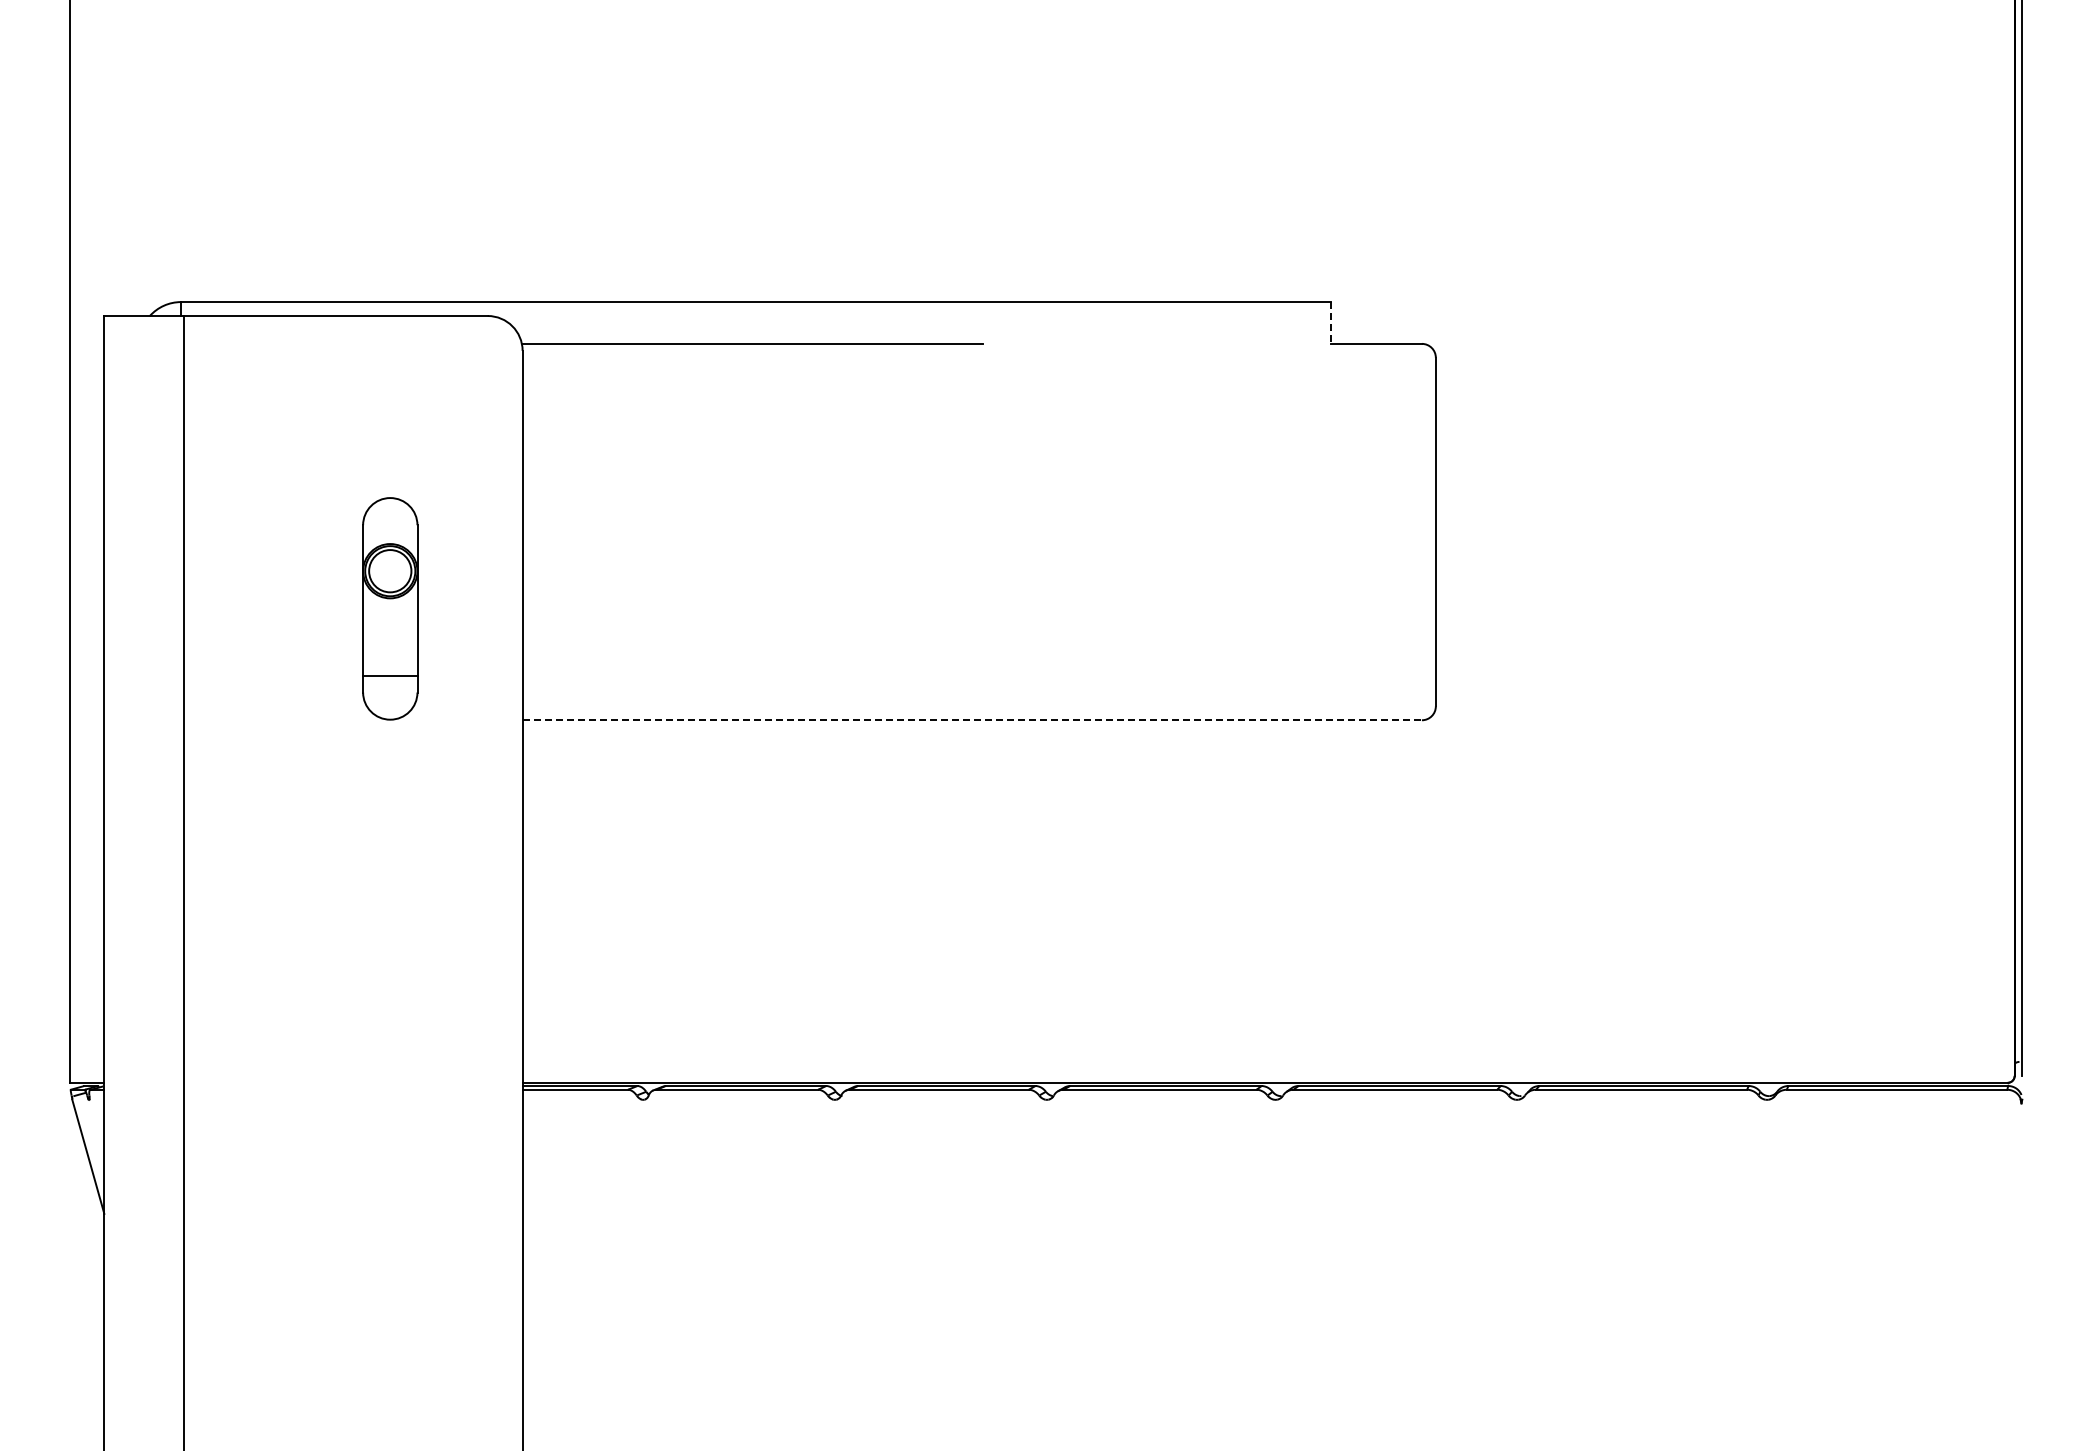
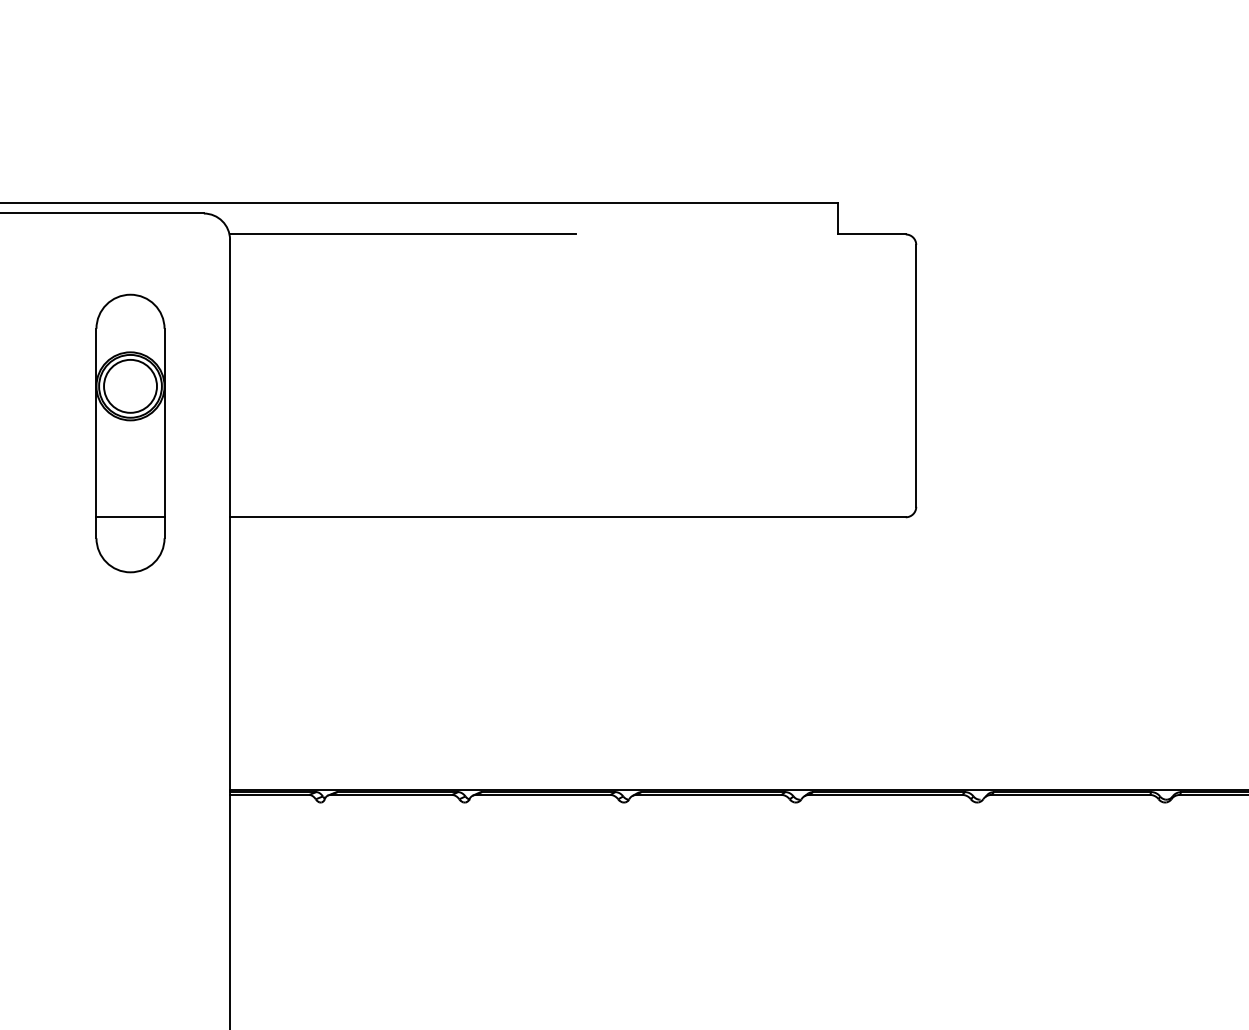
line: (1331, 322) -> (837, 218), dashed -> solid
part: (390, 608) -> (130, 433), size x1.67
line: (972, 720) -> (568, 517), dashed -> solid

